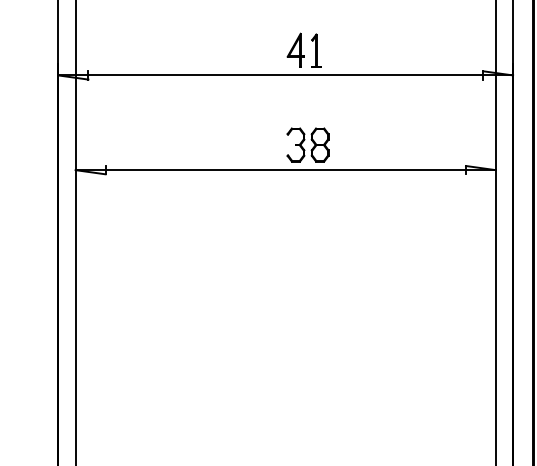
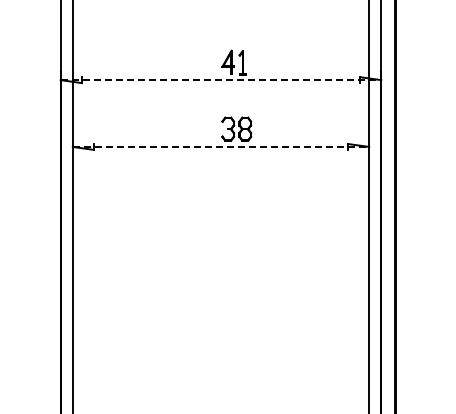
line: (286, 75) -> (221, 80), solid -> dashed
line: (286, 169) -> (221, 146), solid -> dashed

